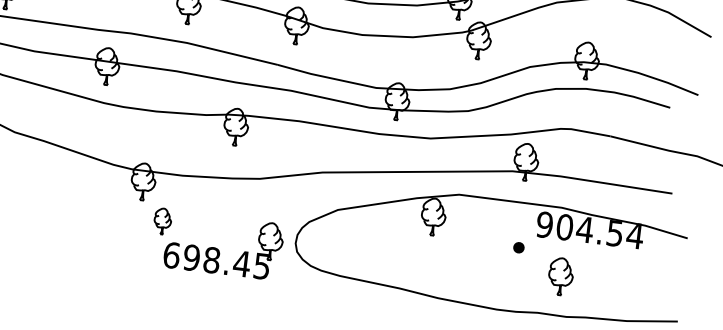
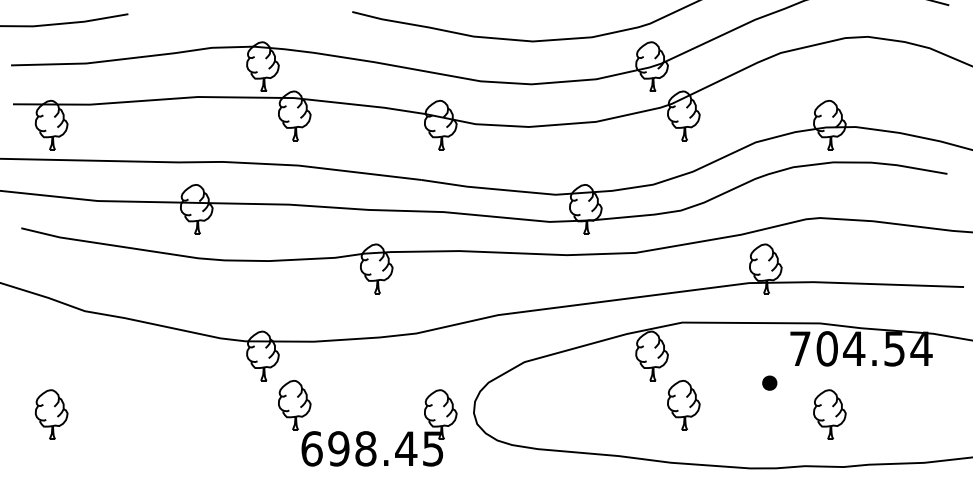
part: (162, 221) -> (294, 405), size x1.43
text: (544, 224) -> (799, 348), 904.54 -> 704.54
part: (452, 255) -> (683, 404), added

